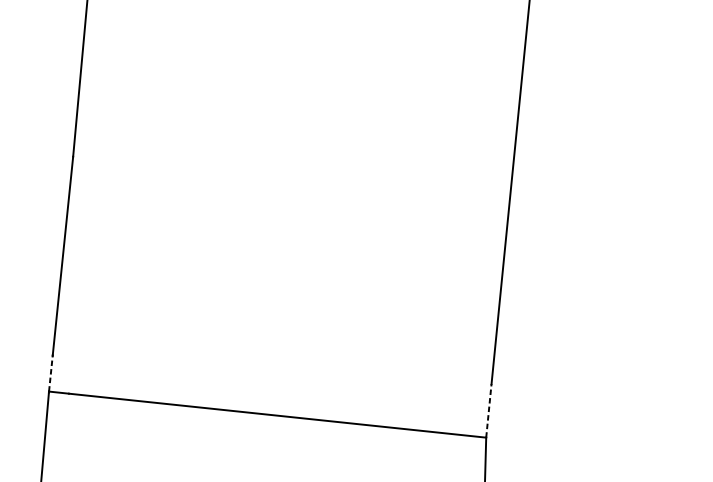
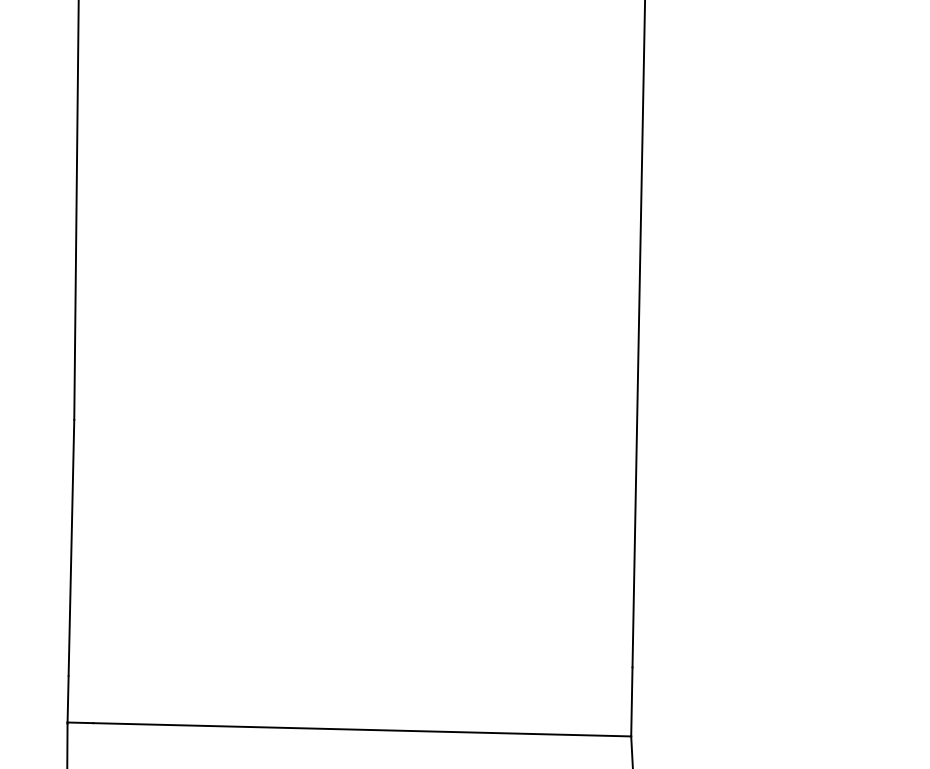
line: (51, 372) -> (68, 698), dashed -> solid
line: (488, 410) -> (631, 701), dashed -> solid

